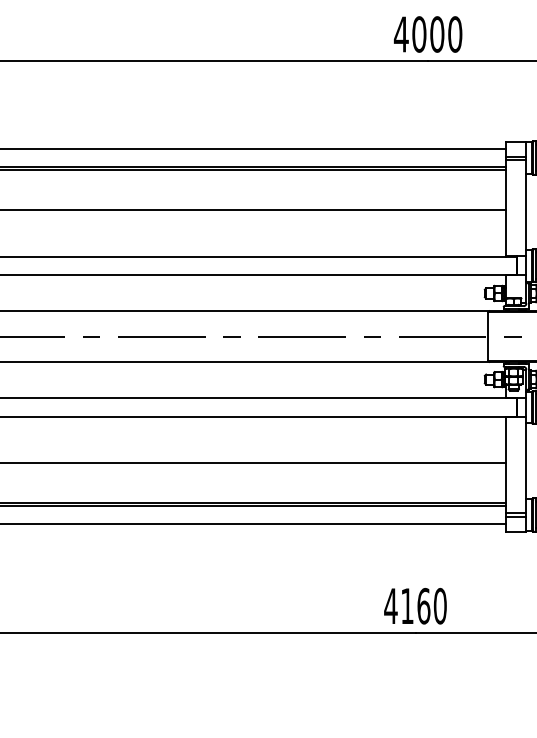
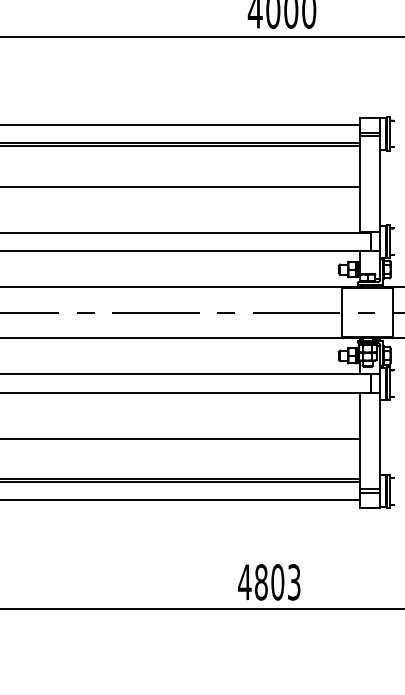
text: (423, 605) -> (277, 581), 4160 -> 4803

